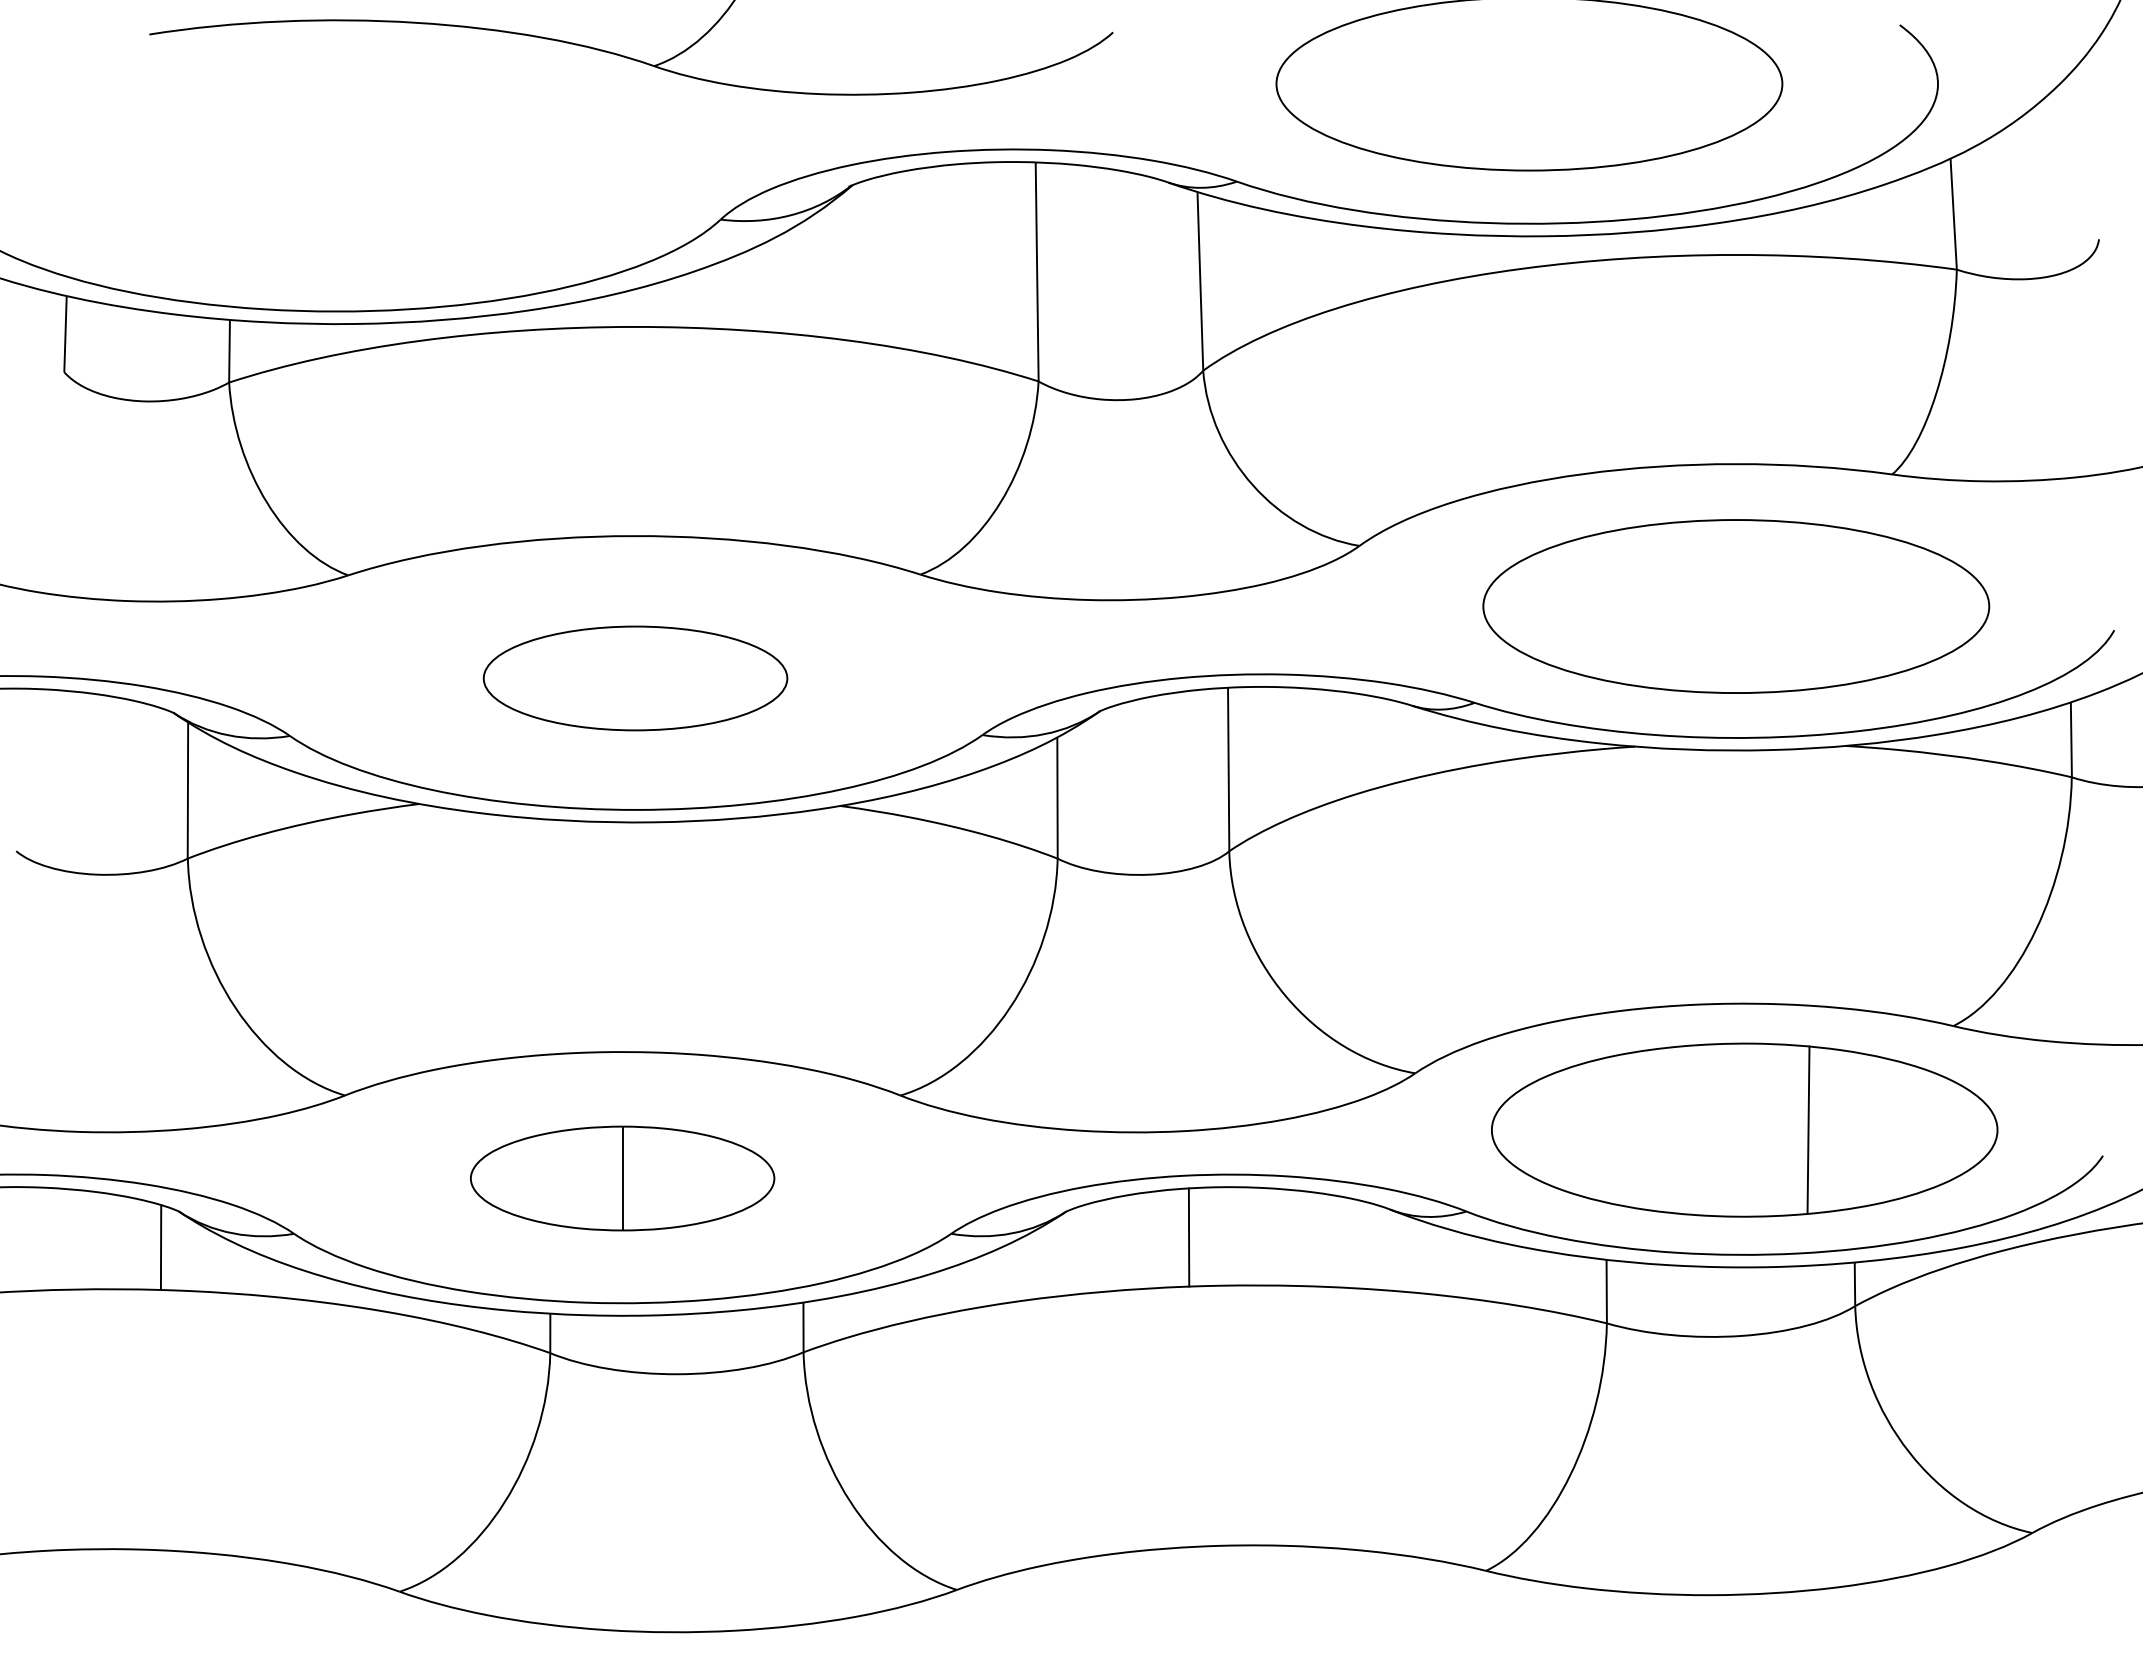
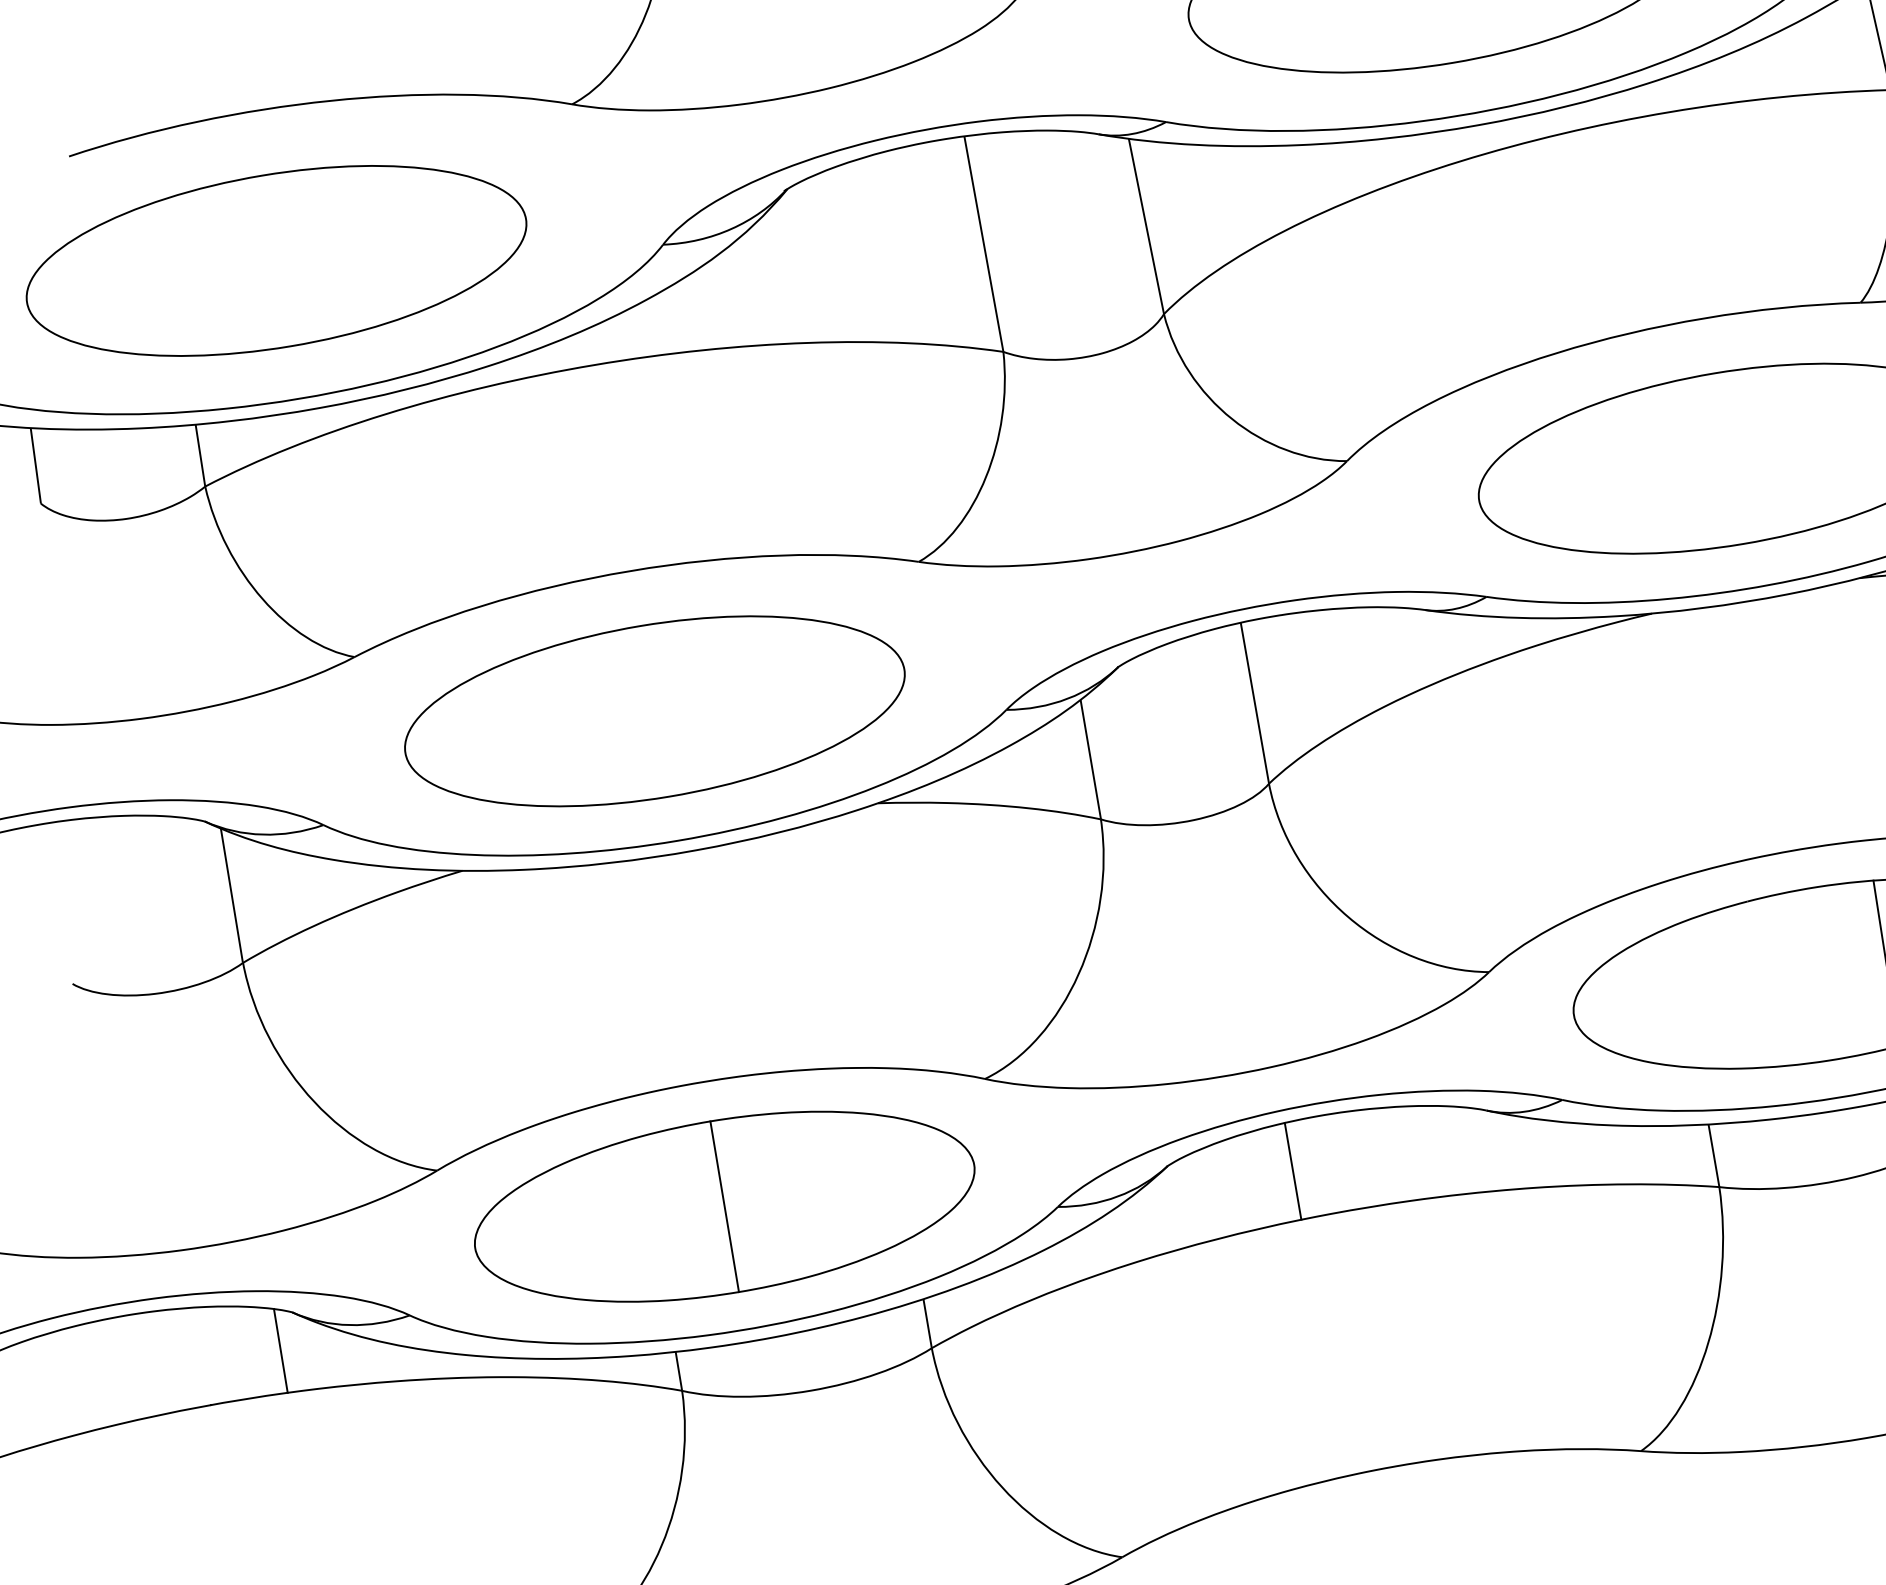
part: (336, 171) -> (276, 260), added
part: (635, 678) -> (654, 711), size x1.67
part: (622, 1178) -> (724, 1206), size x1.67

